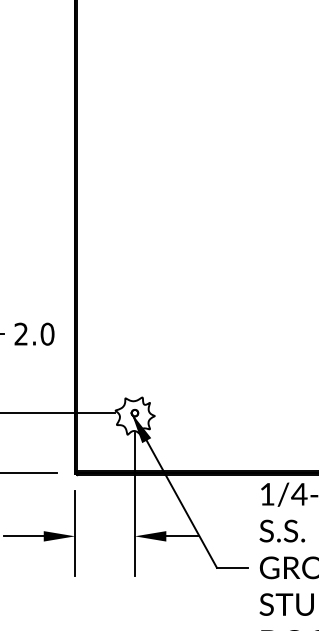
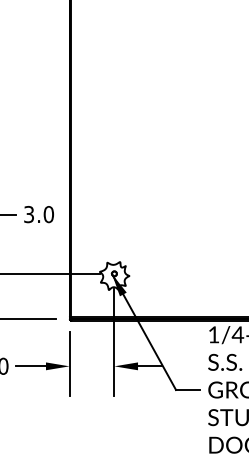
text: (20, 334) -> (28, 214), 2.0 -> 3.0

